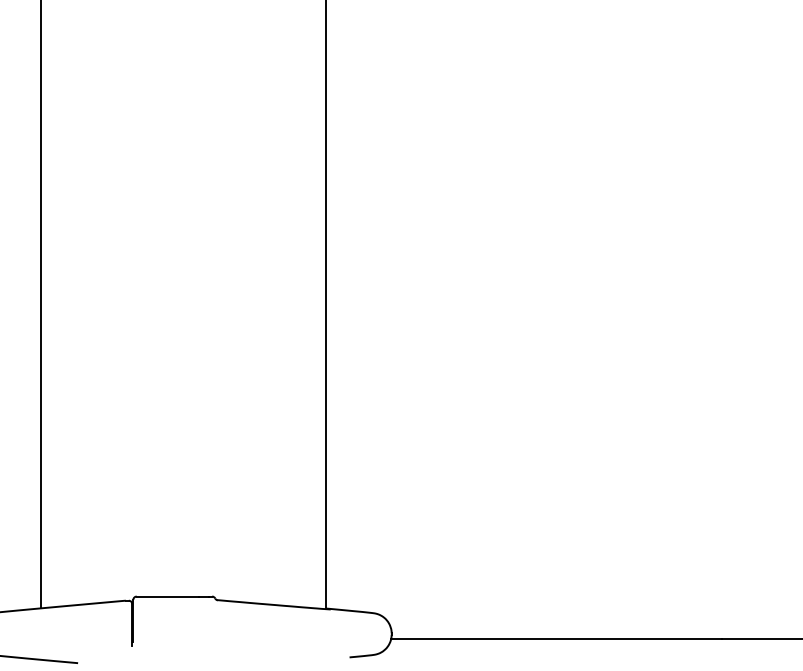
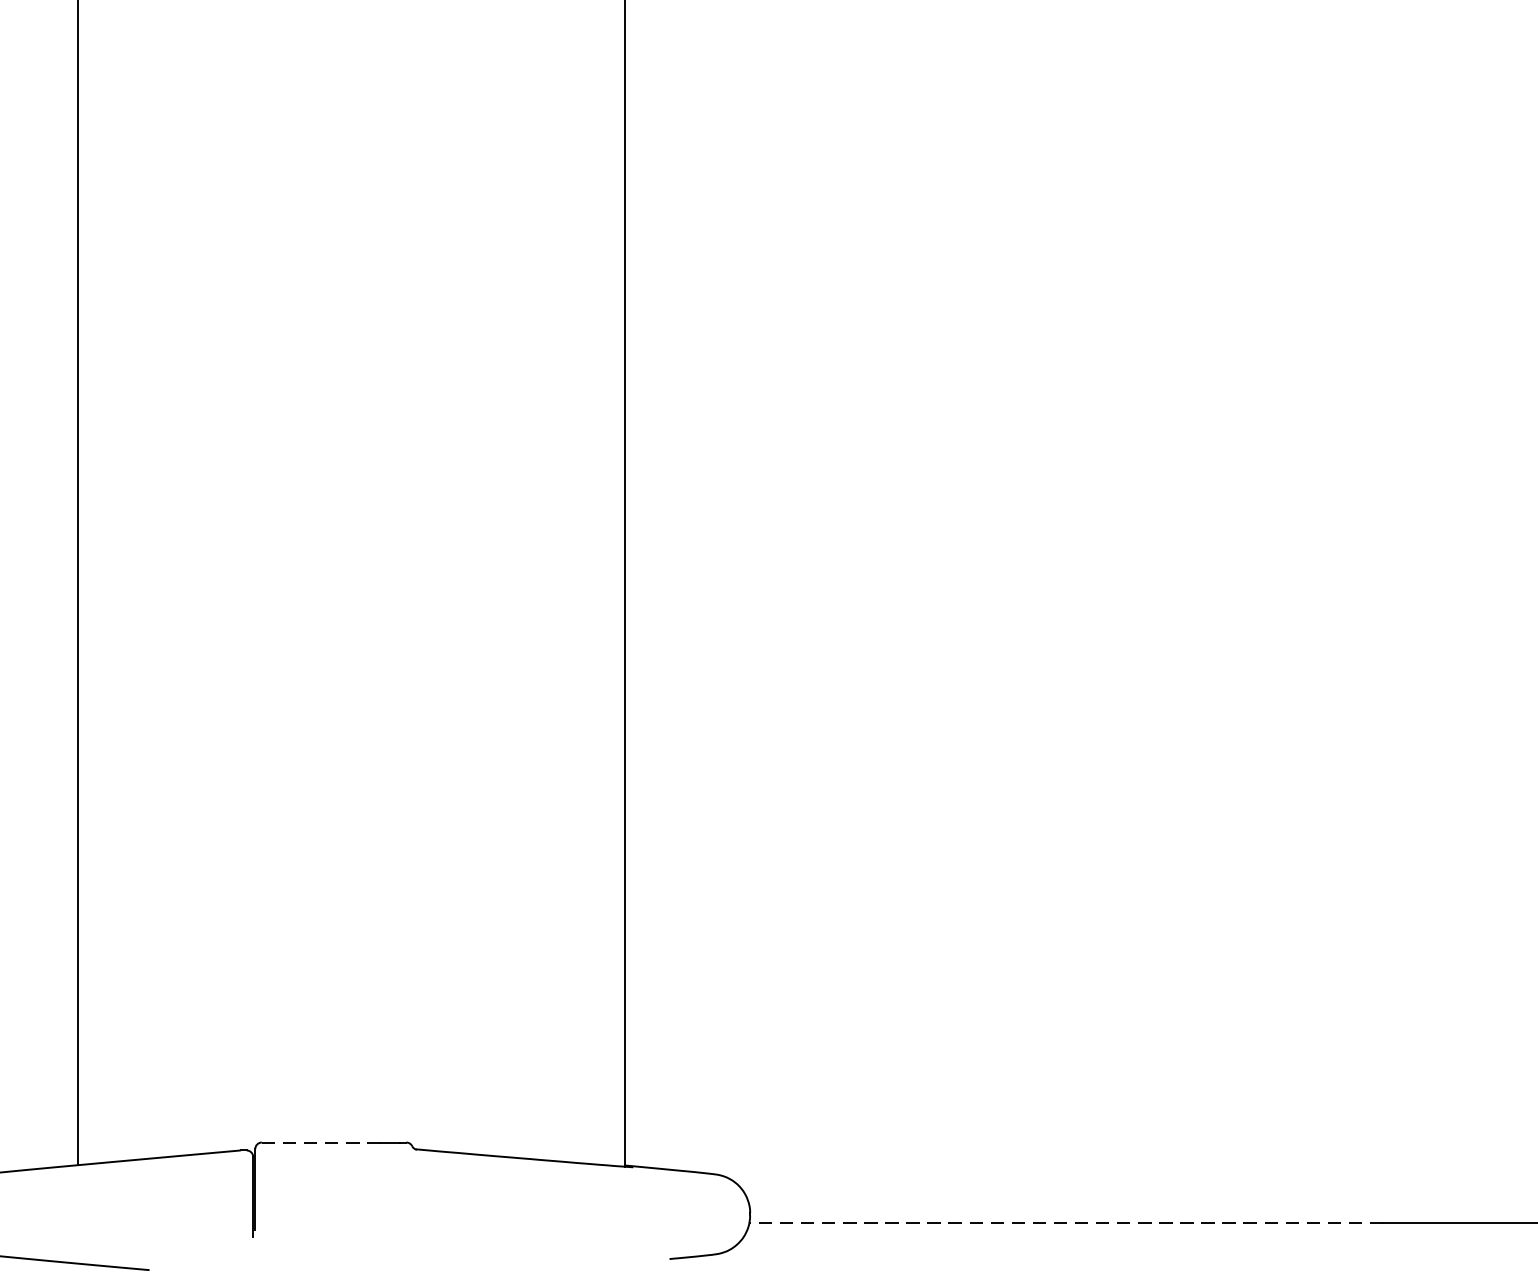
line: (168, 596) -> (322, 1142), solid -> dashed
line: (556, 638) -> (1065, 1222), solid -> dashed

